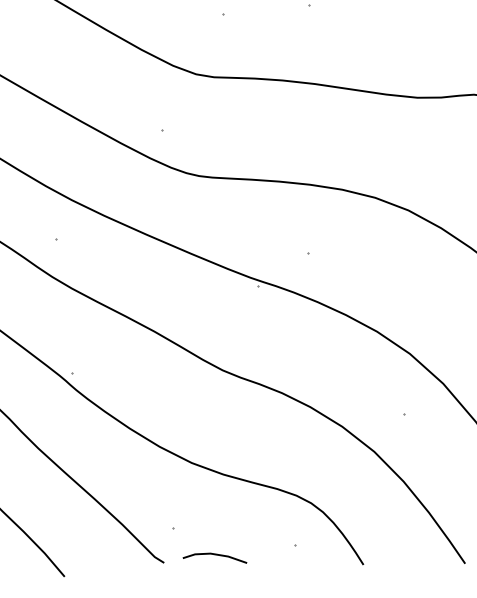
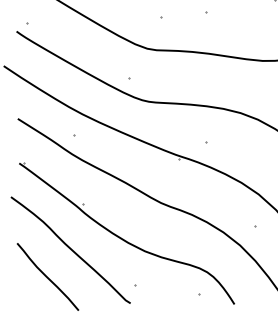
line: (213, 555) -> (156, 299), removed

